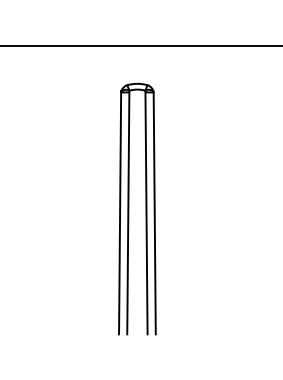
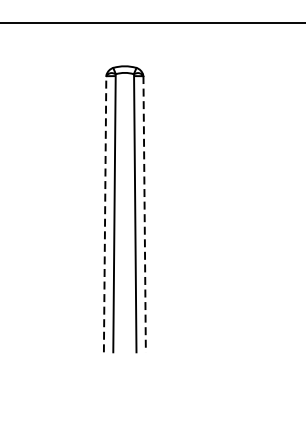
line: (120, 212) -> (105, 213), solid -> dashed
line: (154, 213) -> (144, 214), solid -> dashed

